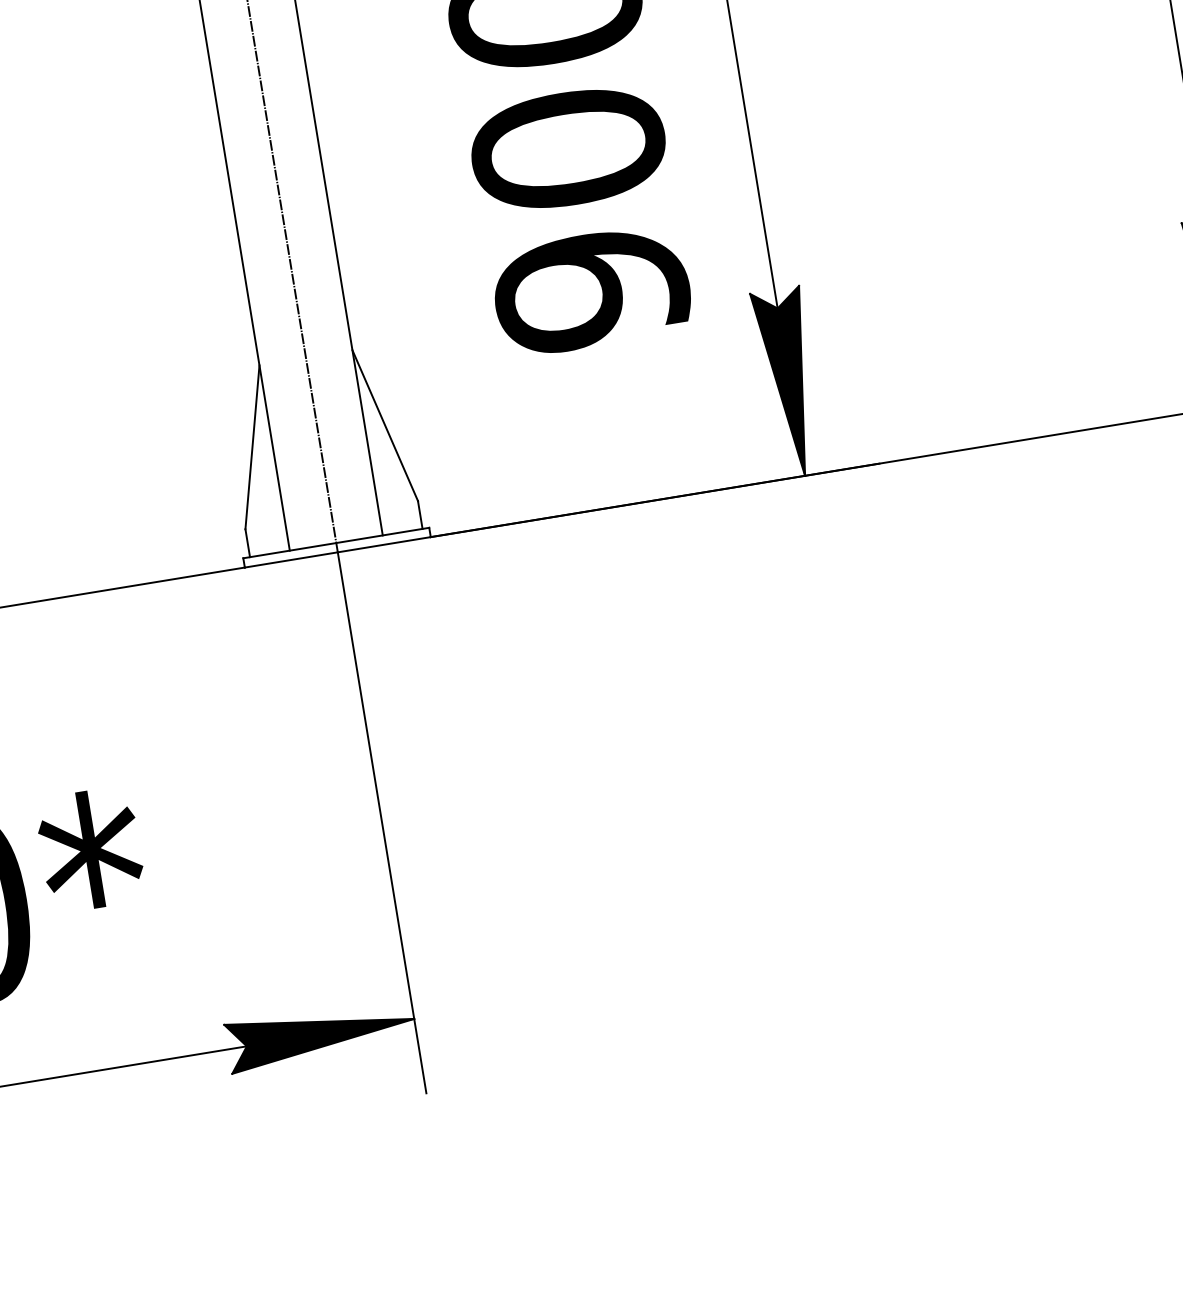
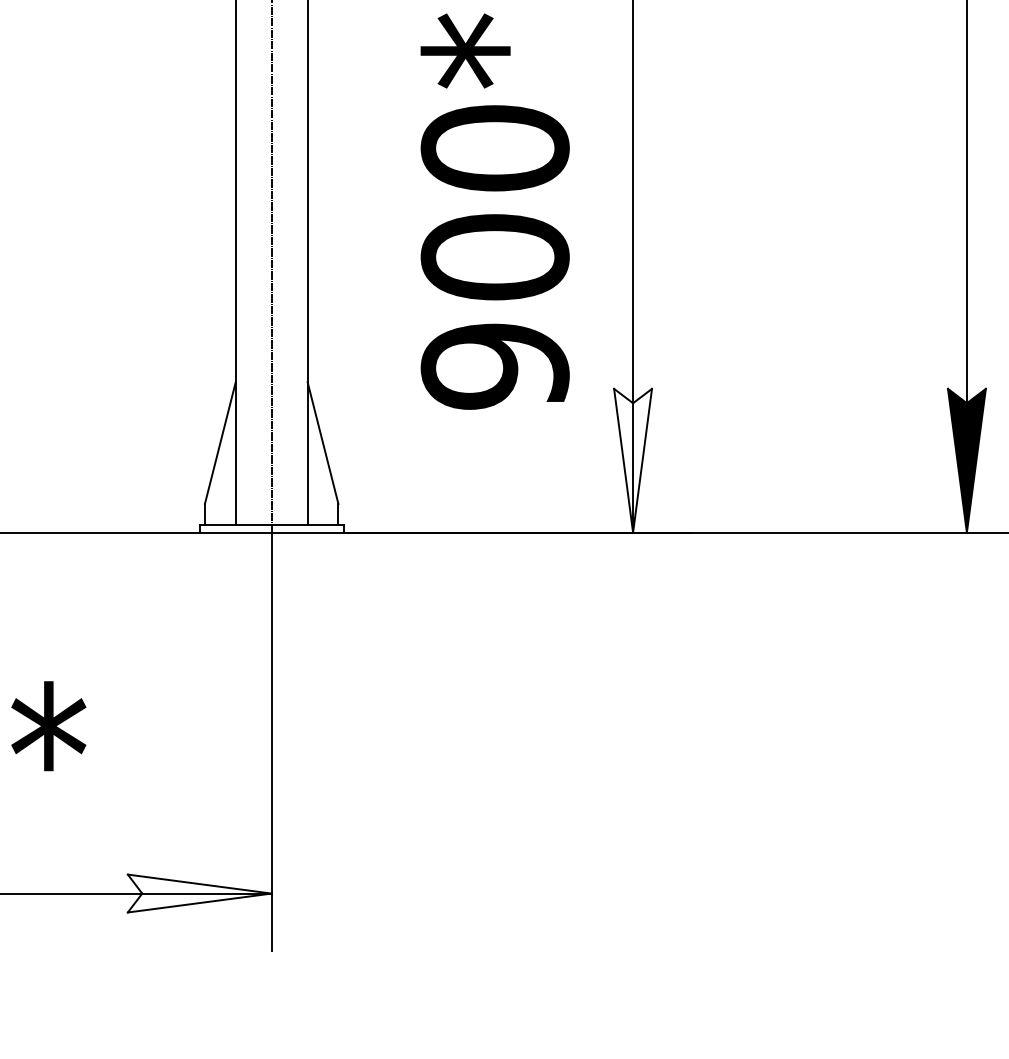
fill: (790, 382) -> (633, 460), removed
fill: (320, 1034) -> (199, 893), removed

